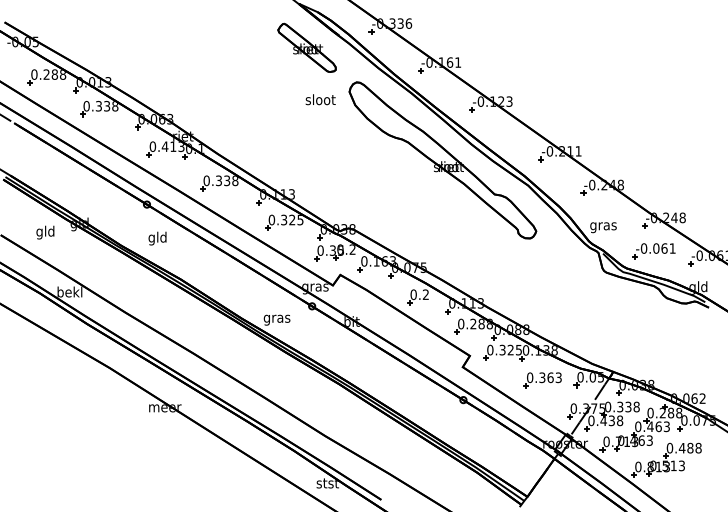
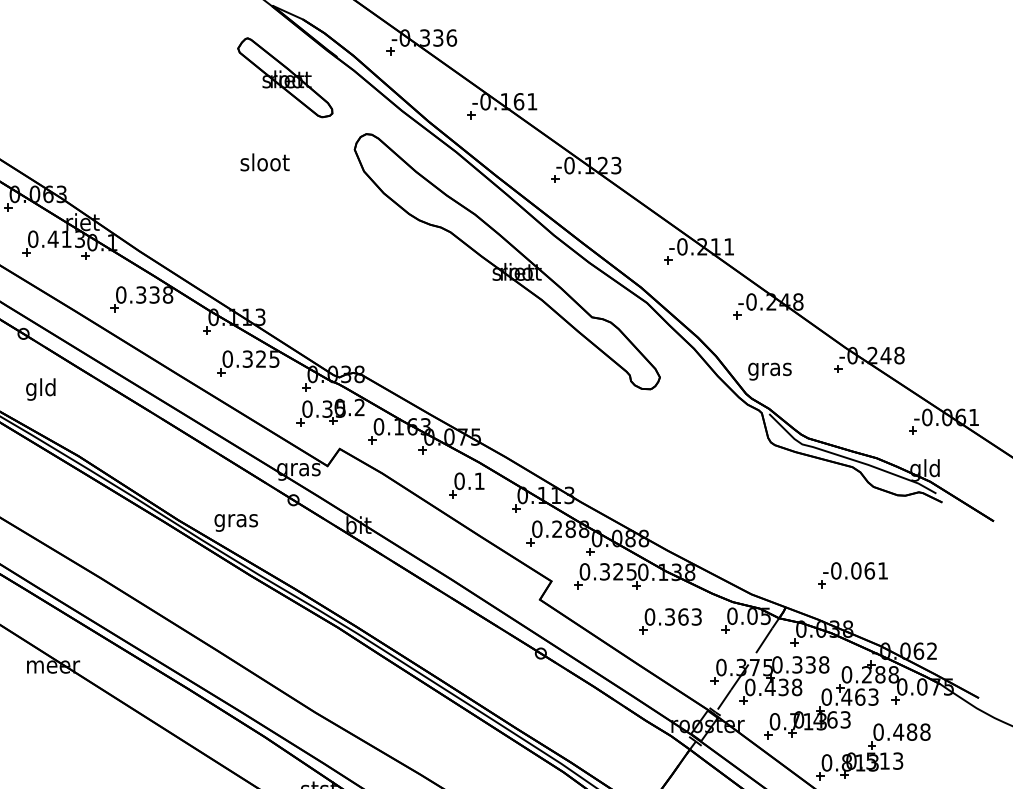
text: (320, 99) -> (264, 162), moved
part: (653, 251) -> (851, 575), moved
text: (425, 294) -> (478, 480), 0.2 -> 0.1

